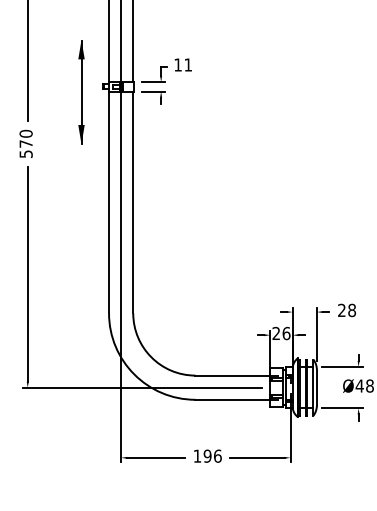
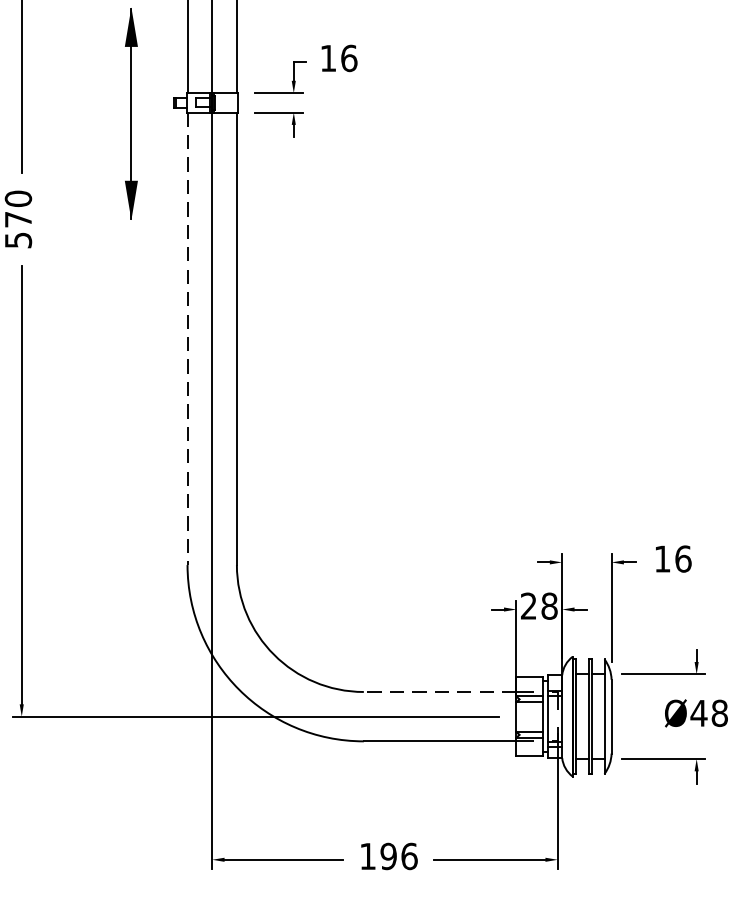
text: (188, 64) -> (349, 57), 11 -> 16
line: (109, 202) -> (188, 338), solid -> dashed
text: (347, 309) -> (673, 557), 28 -> 16
text: (286, 333) -> (549, 606), 26 -> 28
line: (232, 375) -> (439, 691), solid -> dashed

